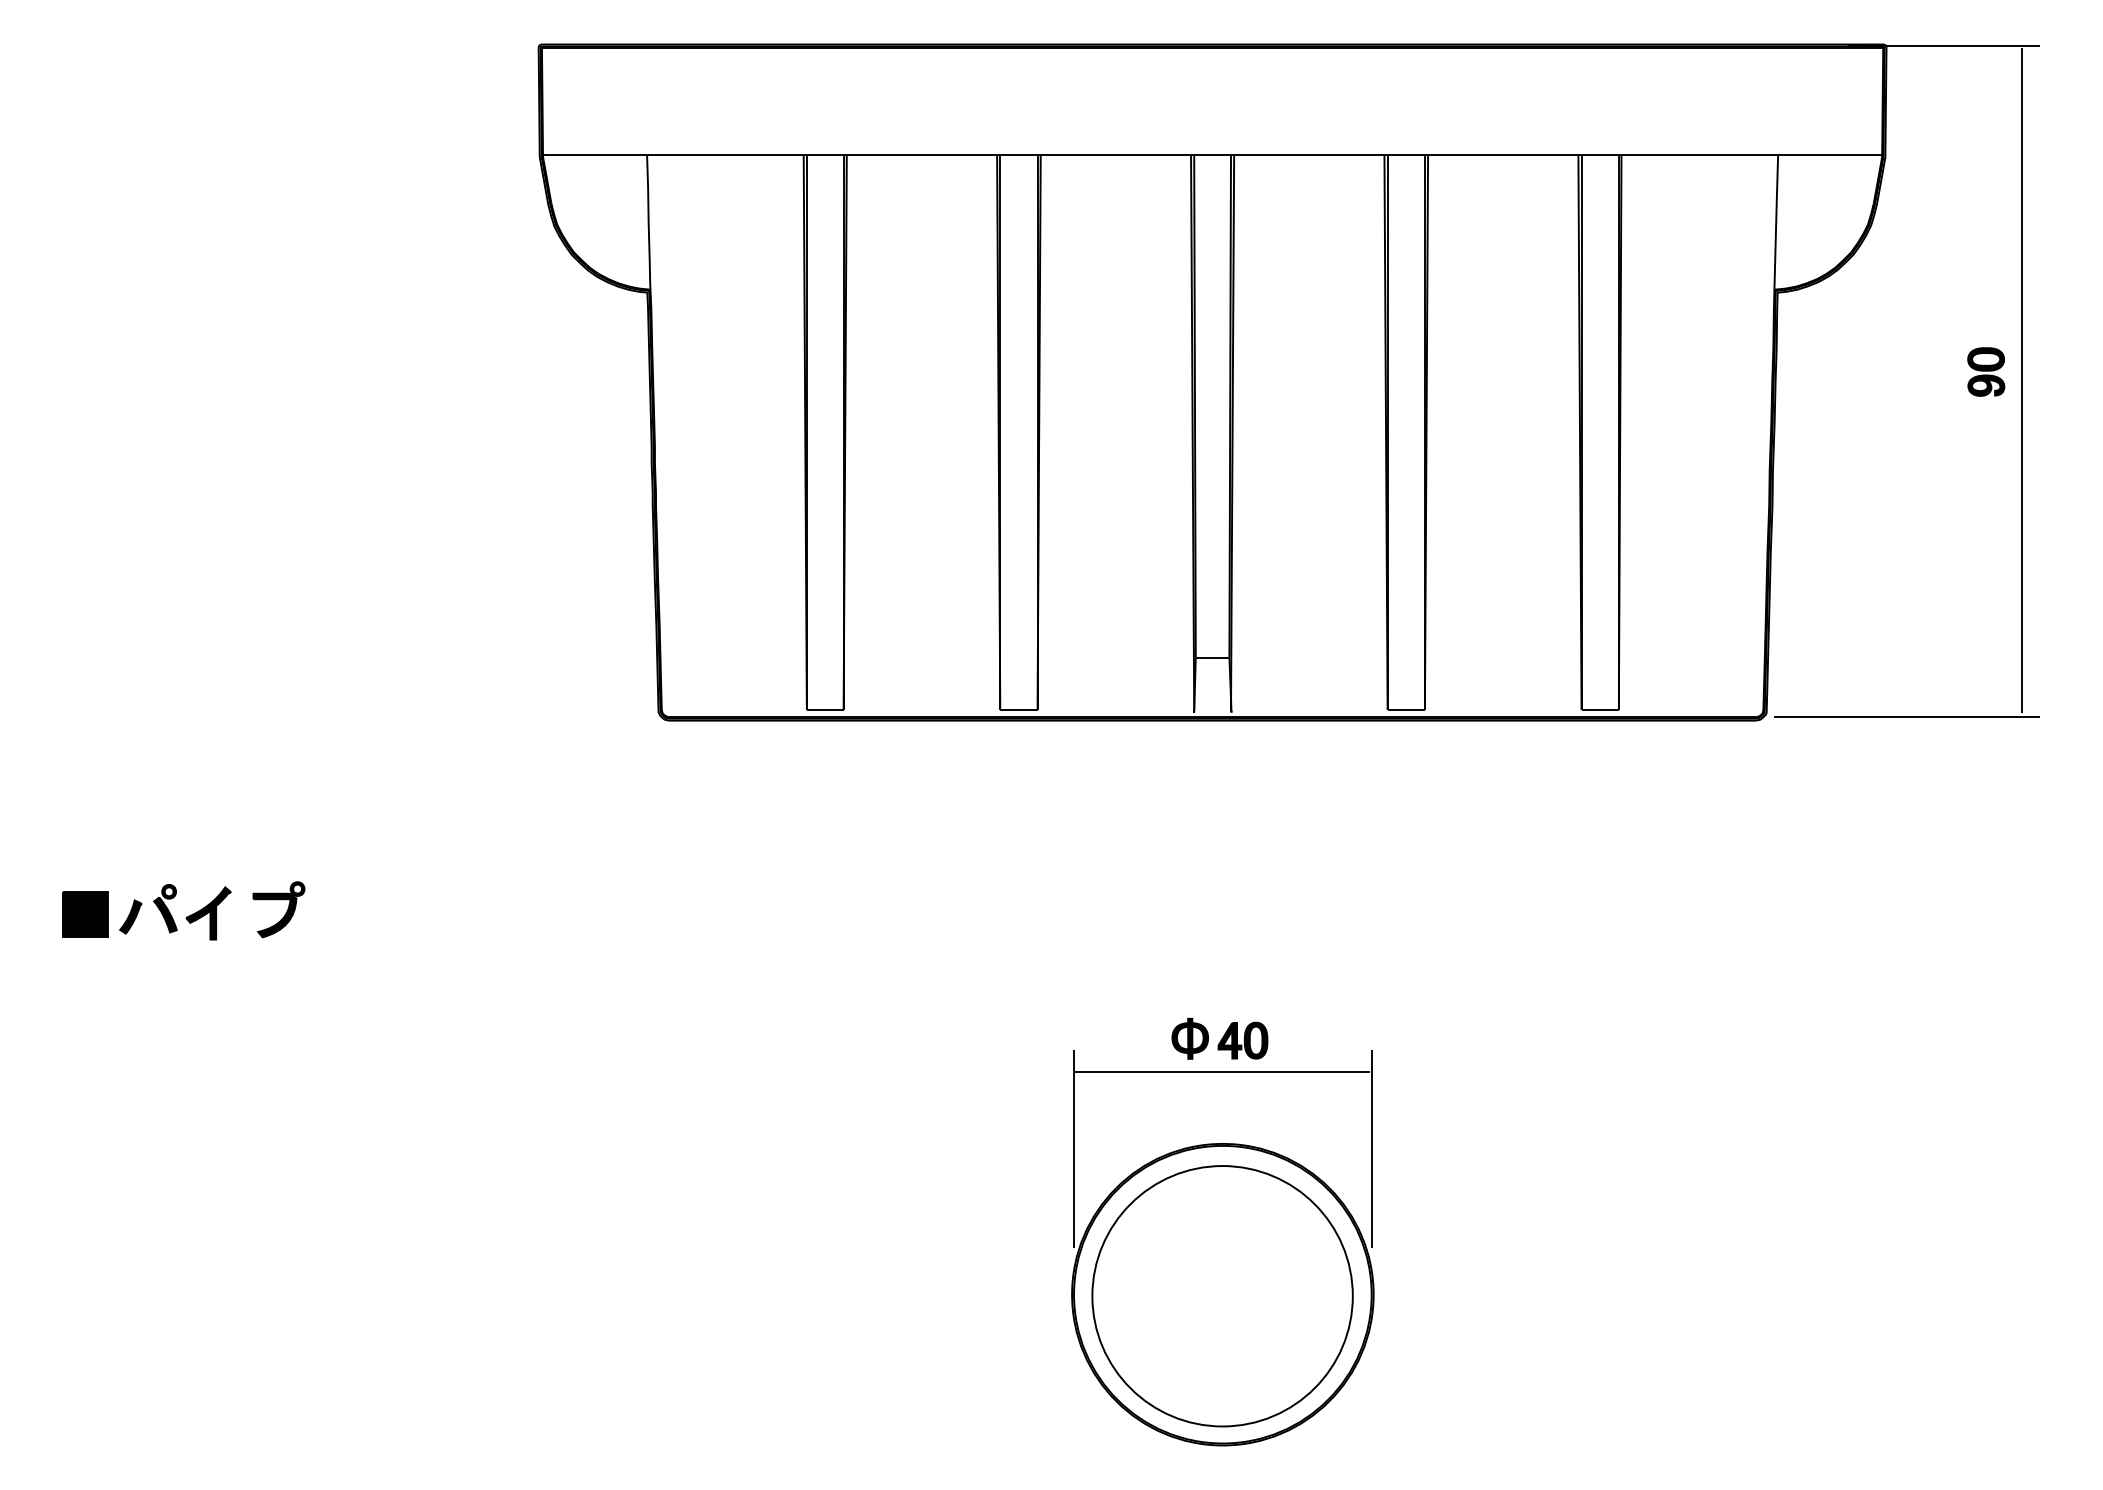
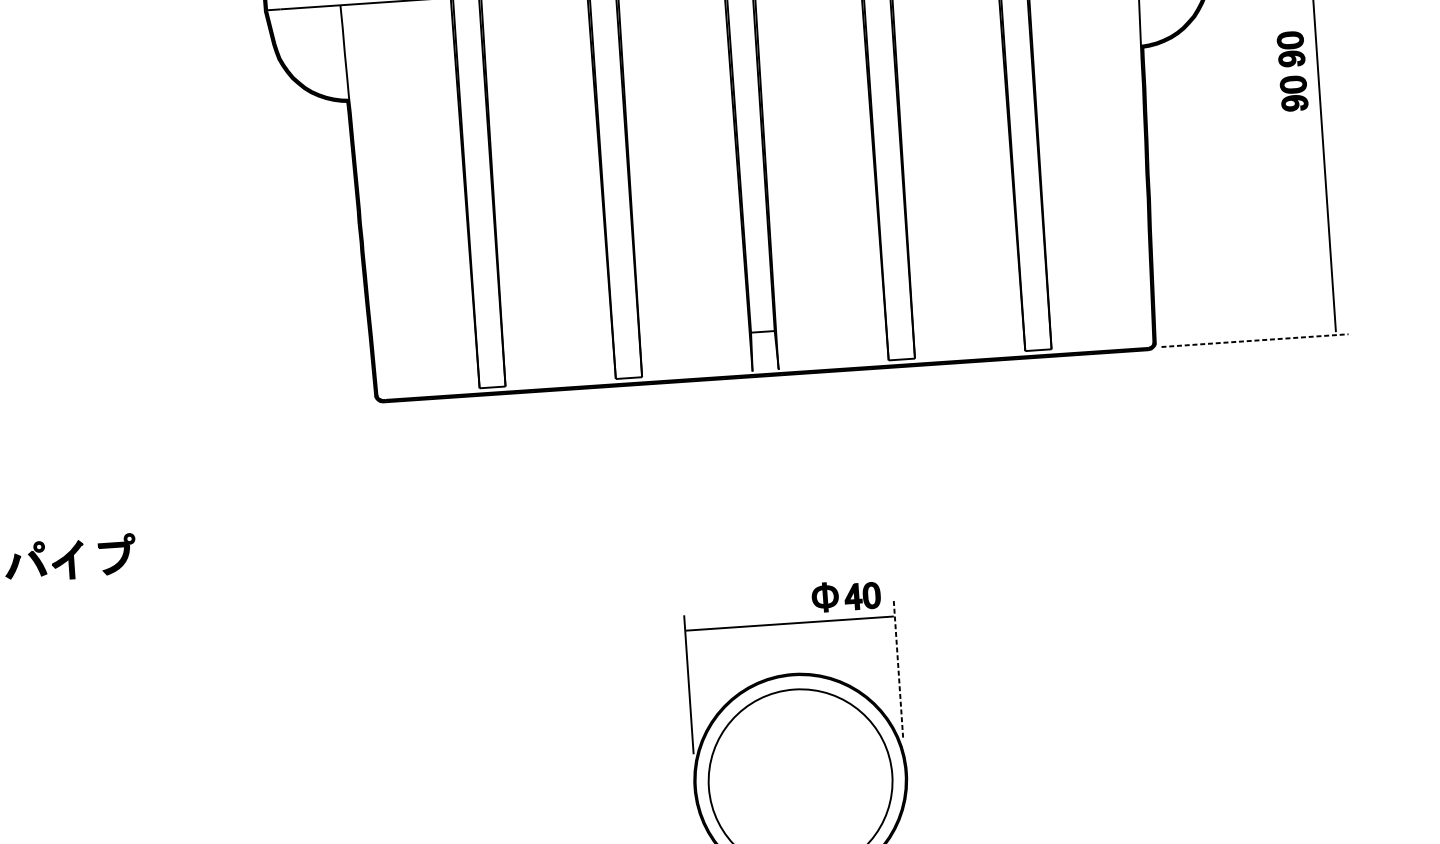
part: (1986, 308) -> (1291, 48), added
line: (1907, 717) -> (1255, 340), solid -> dashed
part: (1219, 1038) -> (845, 595), moved
line: (1371, 1149) -> (898, 670), solid -> dashed

